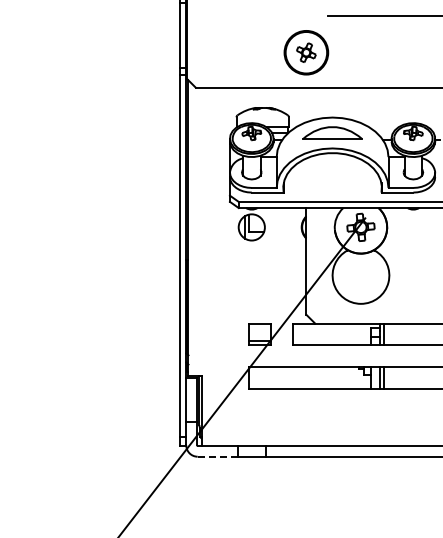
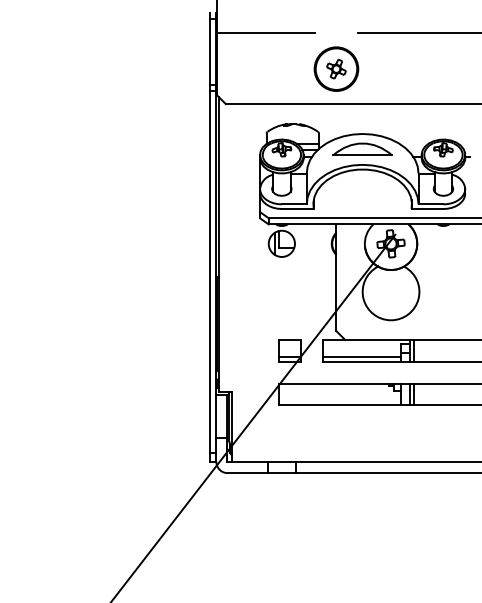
line: (236, 16) -> (266, 32), added
line: (331, 341) -> (361, 357), added
line: (217, 457) -> (247, 473), dashed -> solid

